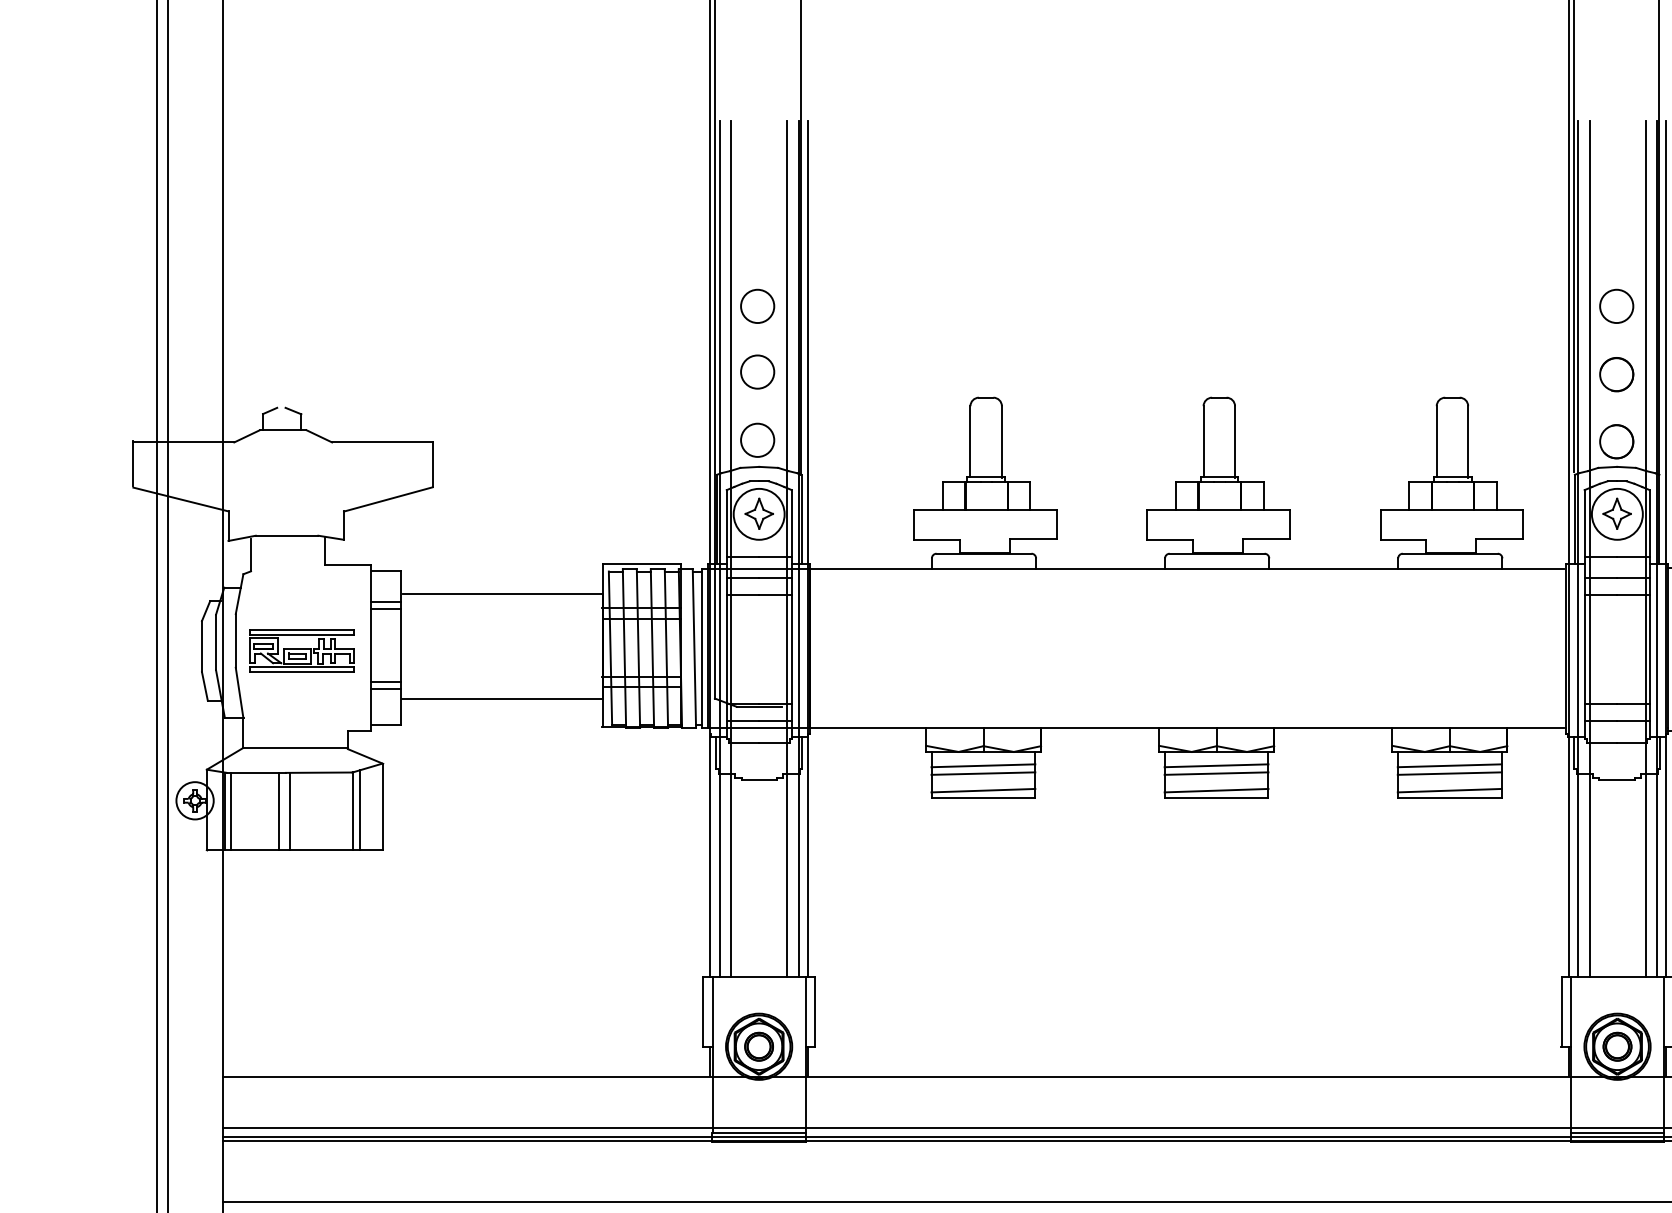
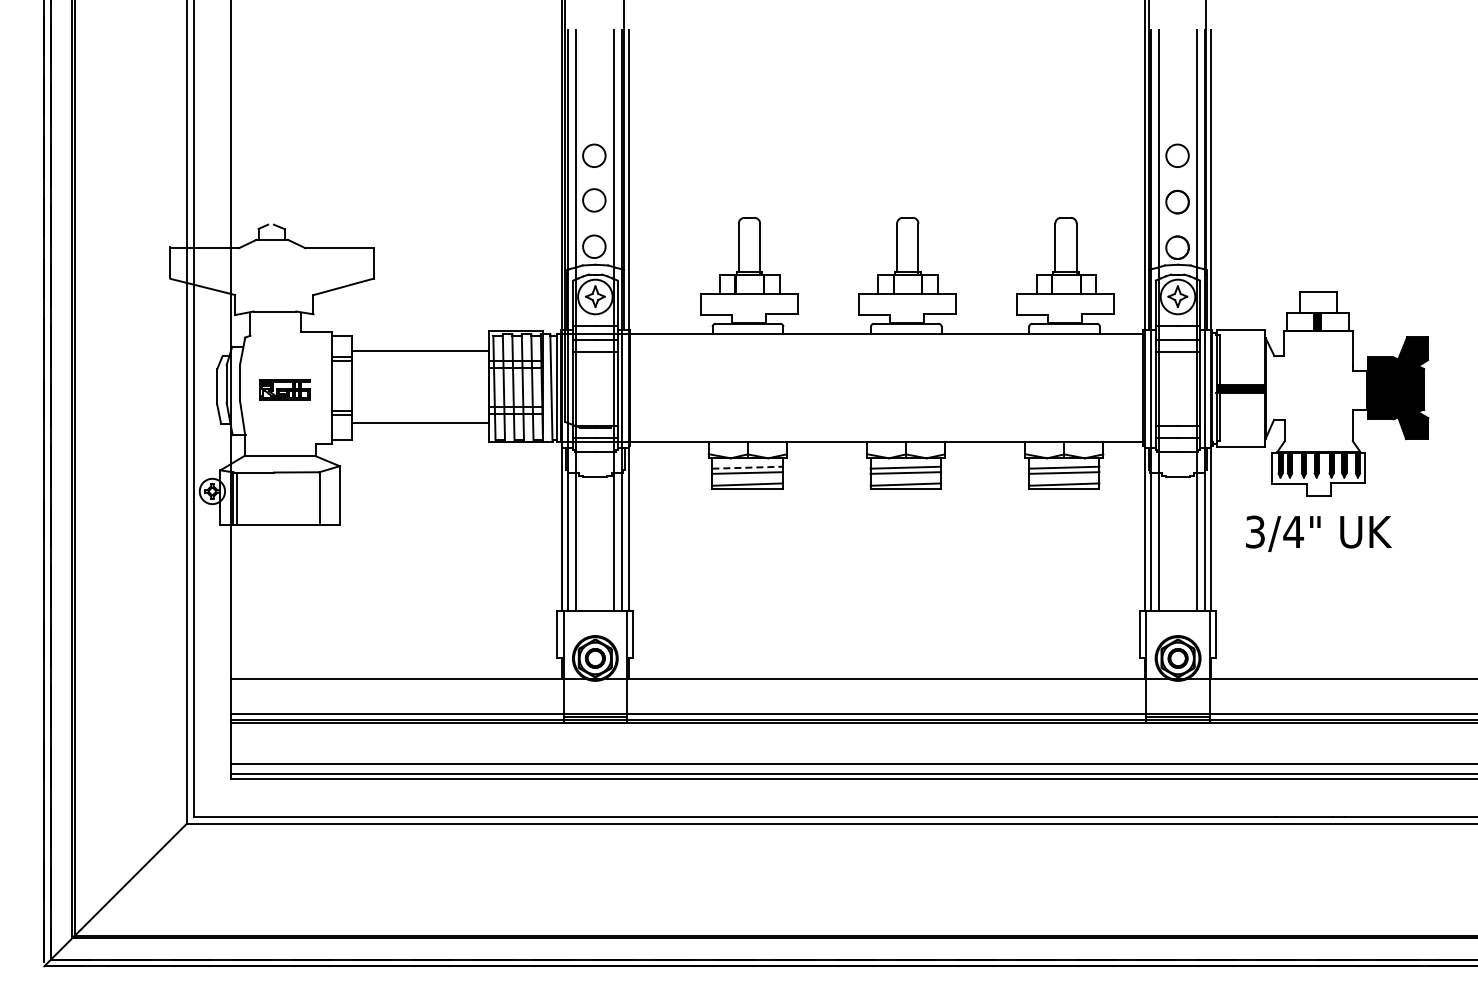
part: (301, 650) -> (284, 389), size x0.7
line: (984, 765) -> (748, 467), solid -> dashed
line: (360, 809) -> (324, 497), removed
line: (279, 811) -> (269, 498), removed
line: (290, 811) -> (277, 498), removed

